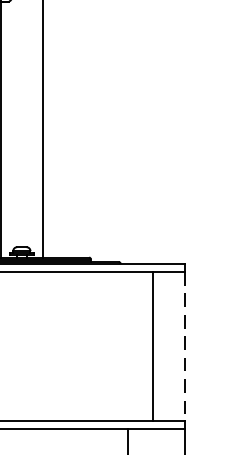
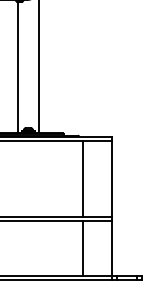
line: (152, 345) -> (82, 178), moved
line: (185, 347) -> (112, 179), dashed -> solid

